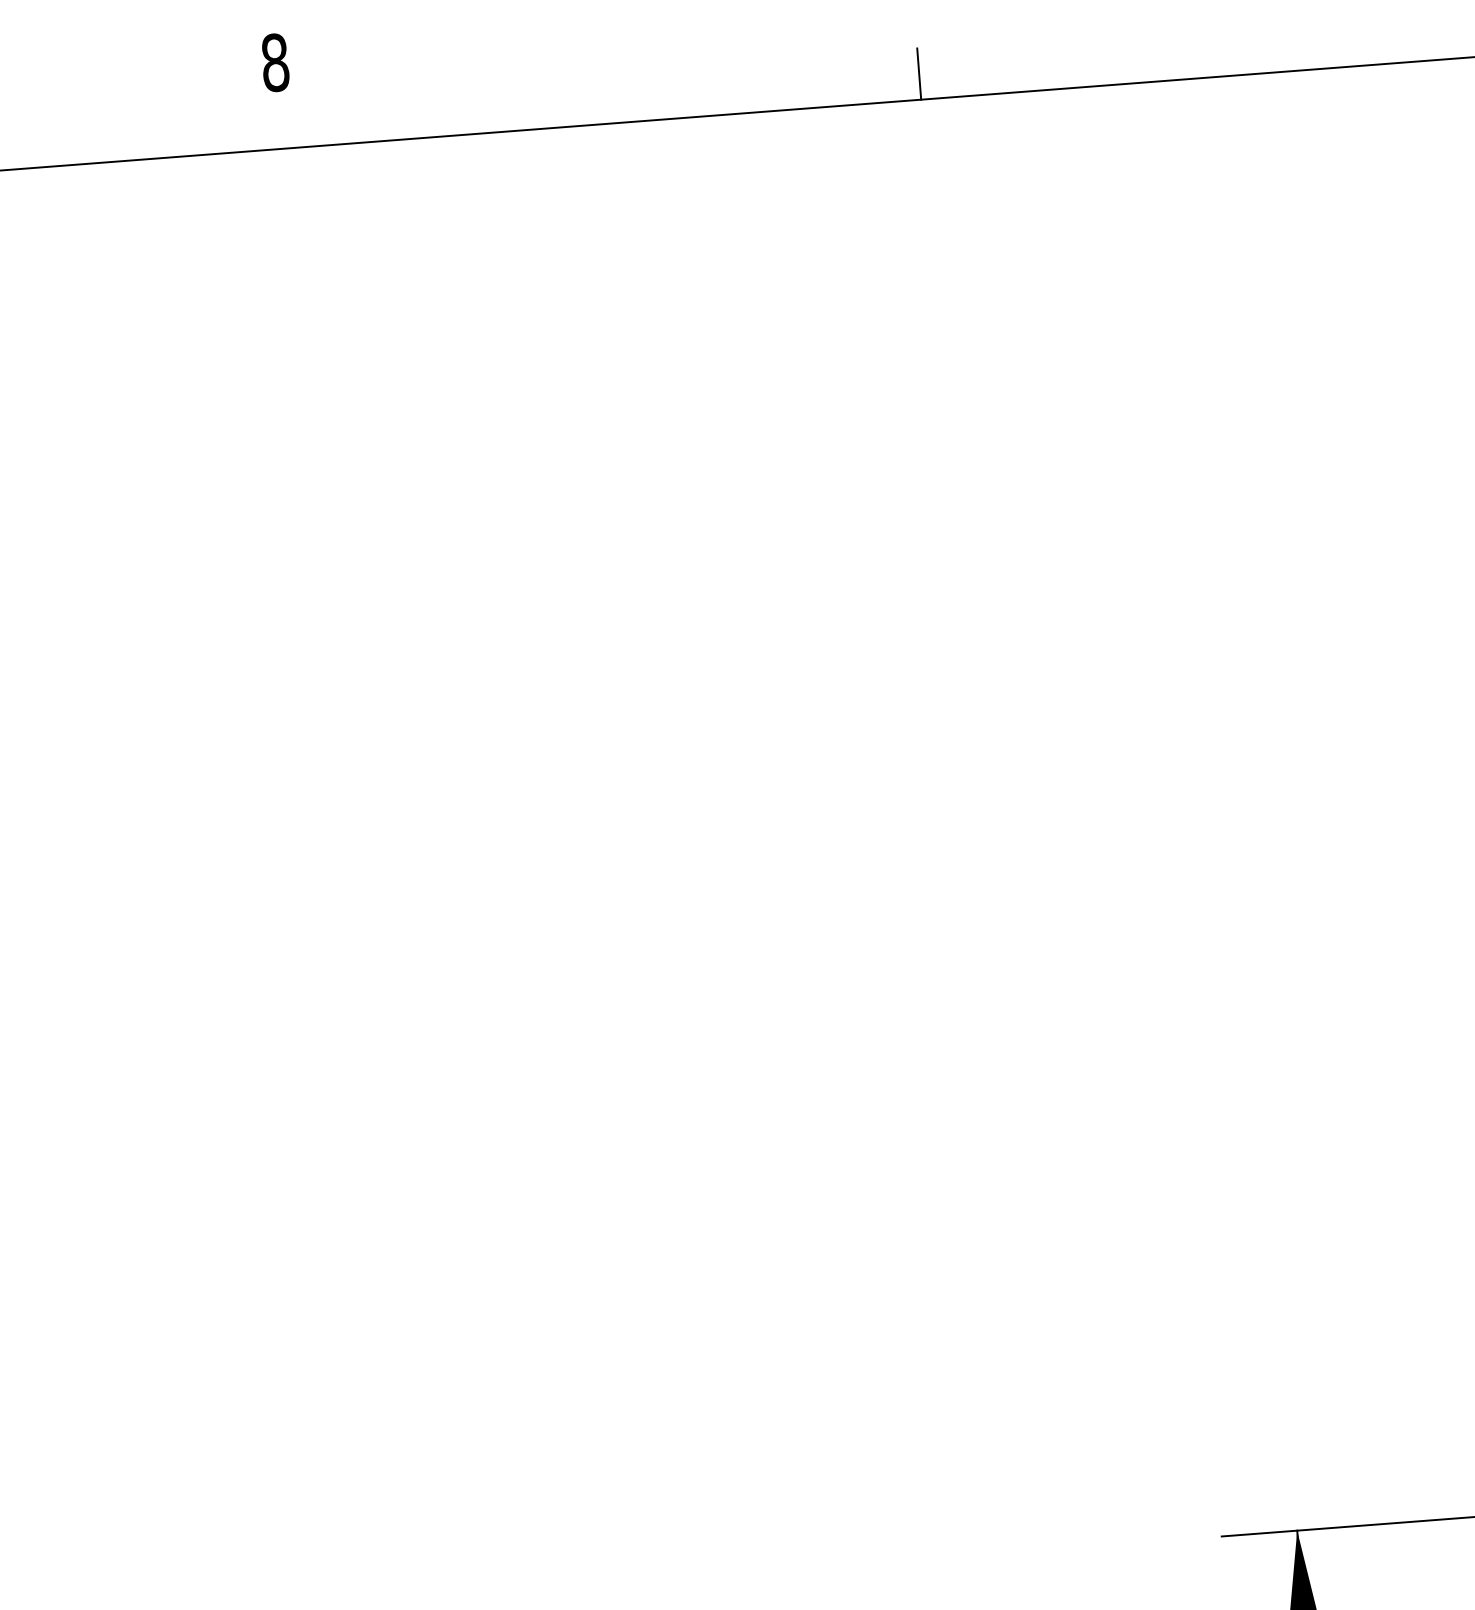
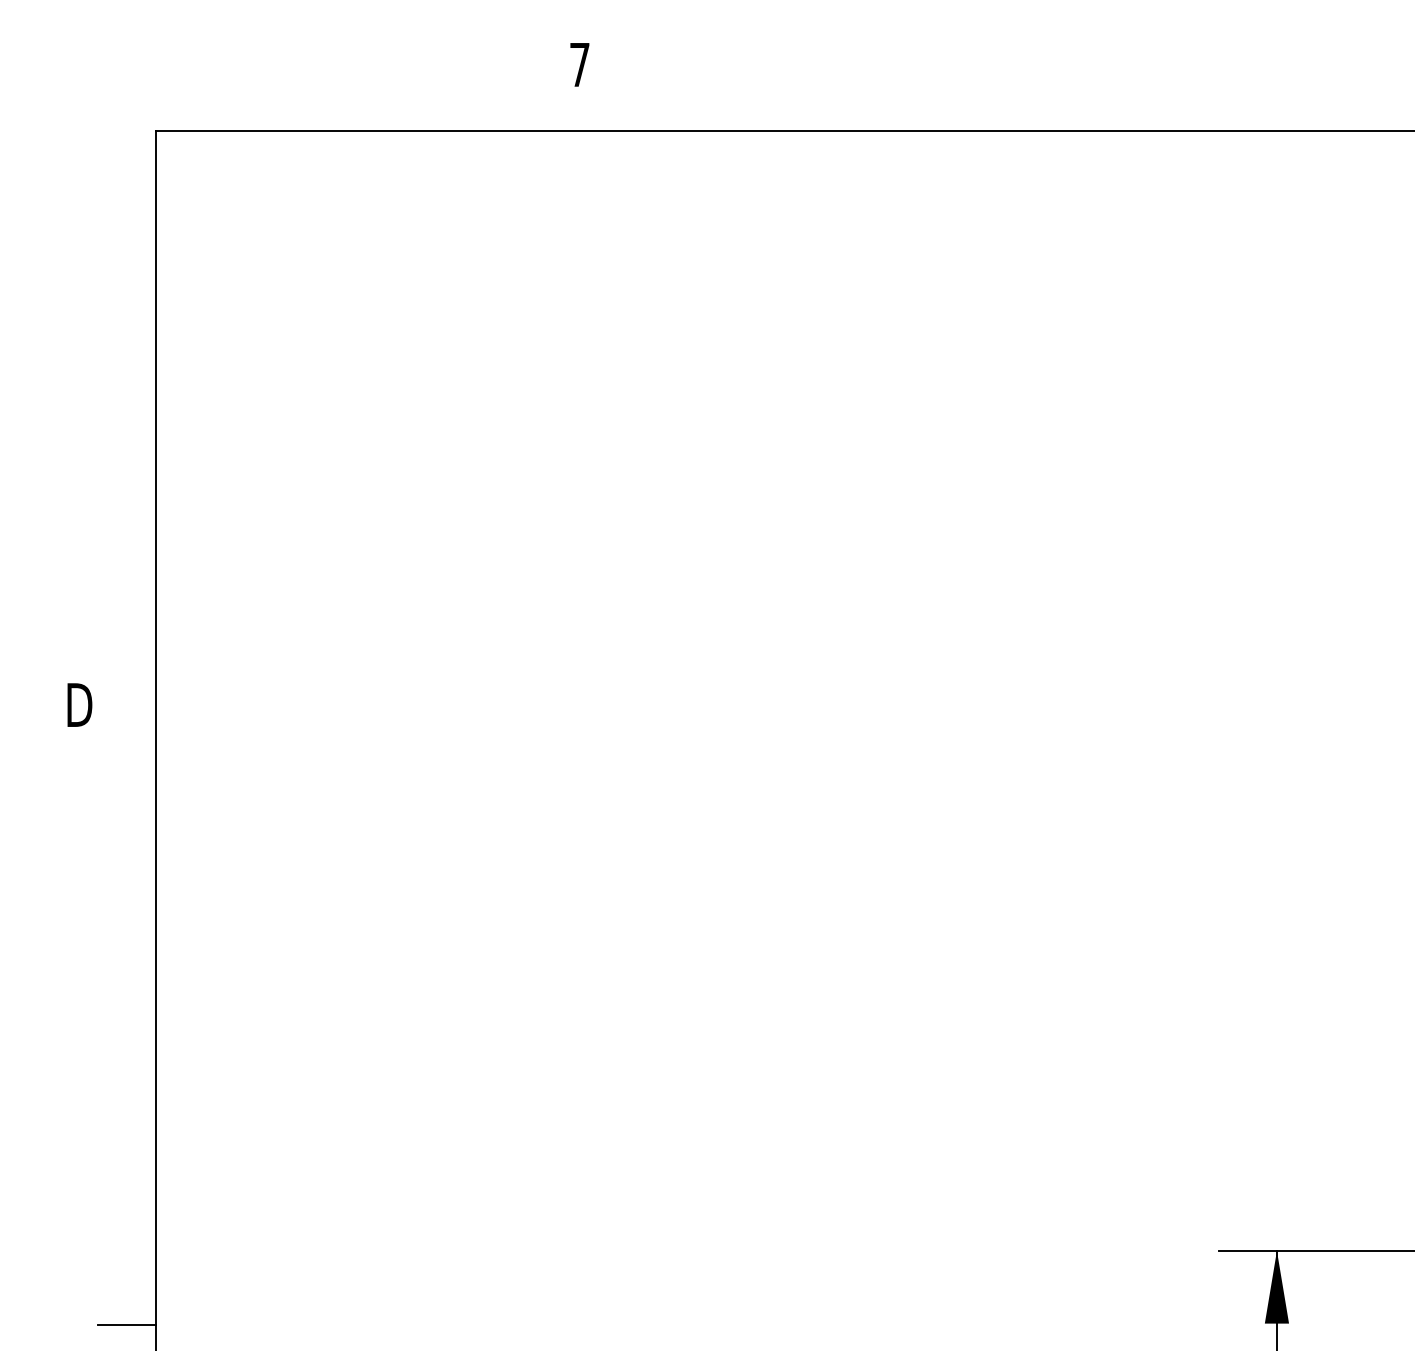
text: (274, 62) -> (579, 64), 8 -> 7
line: (918, 74) -> (1072, 111), removed

